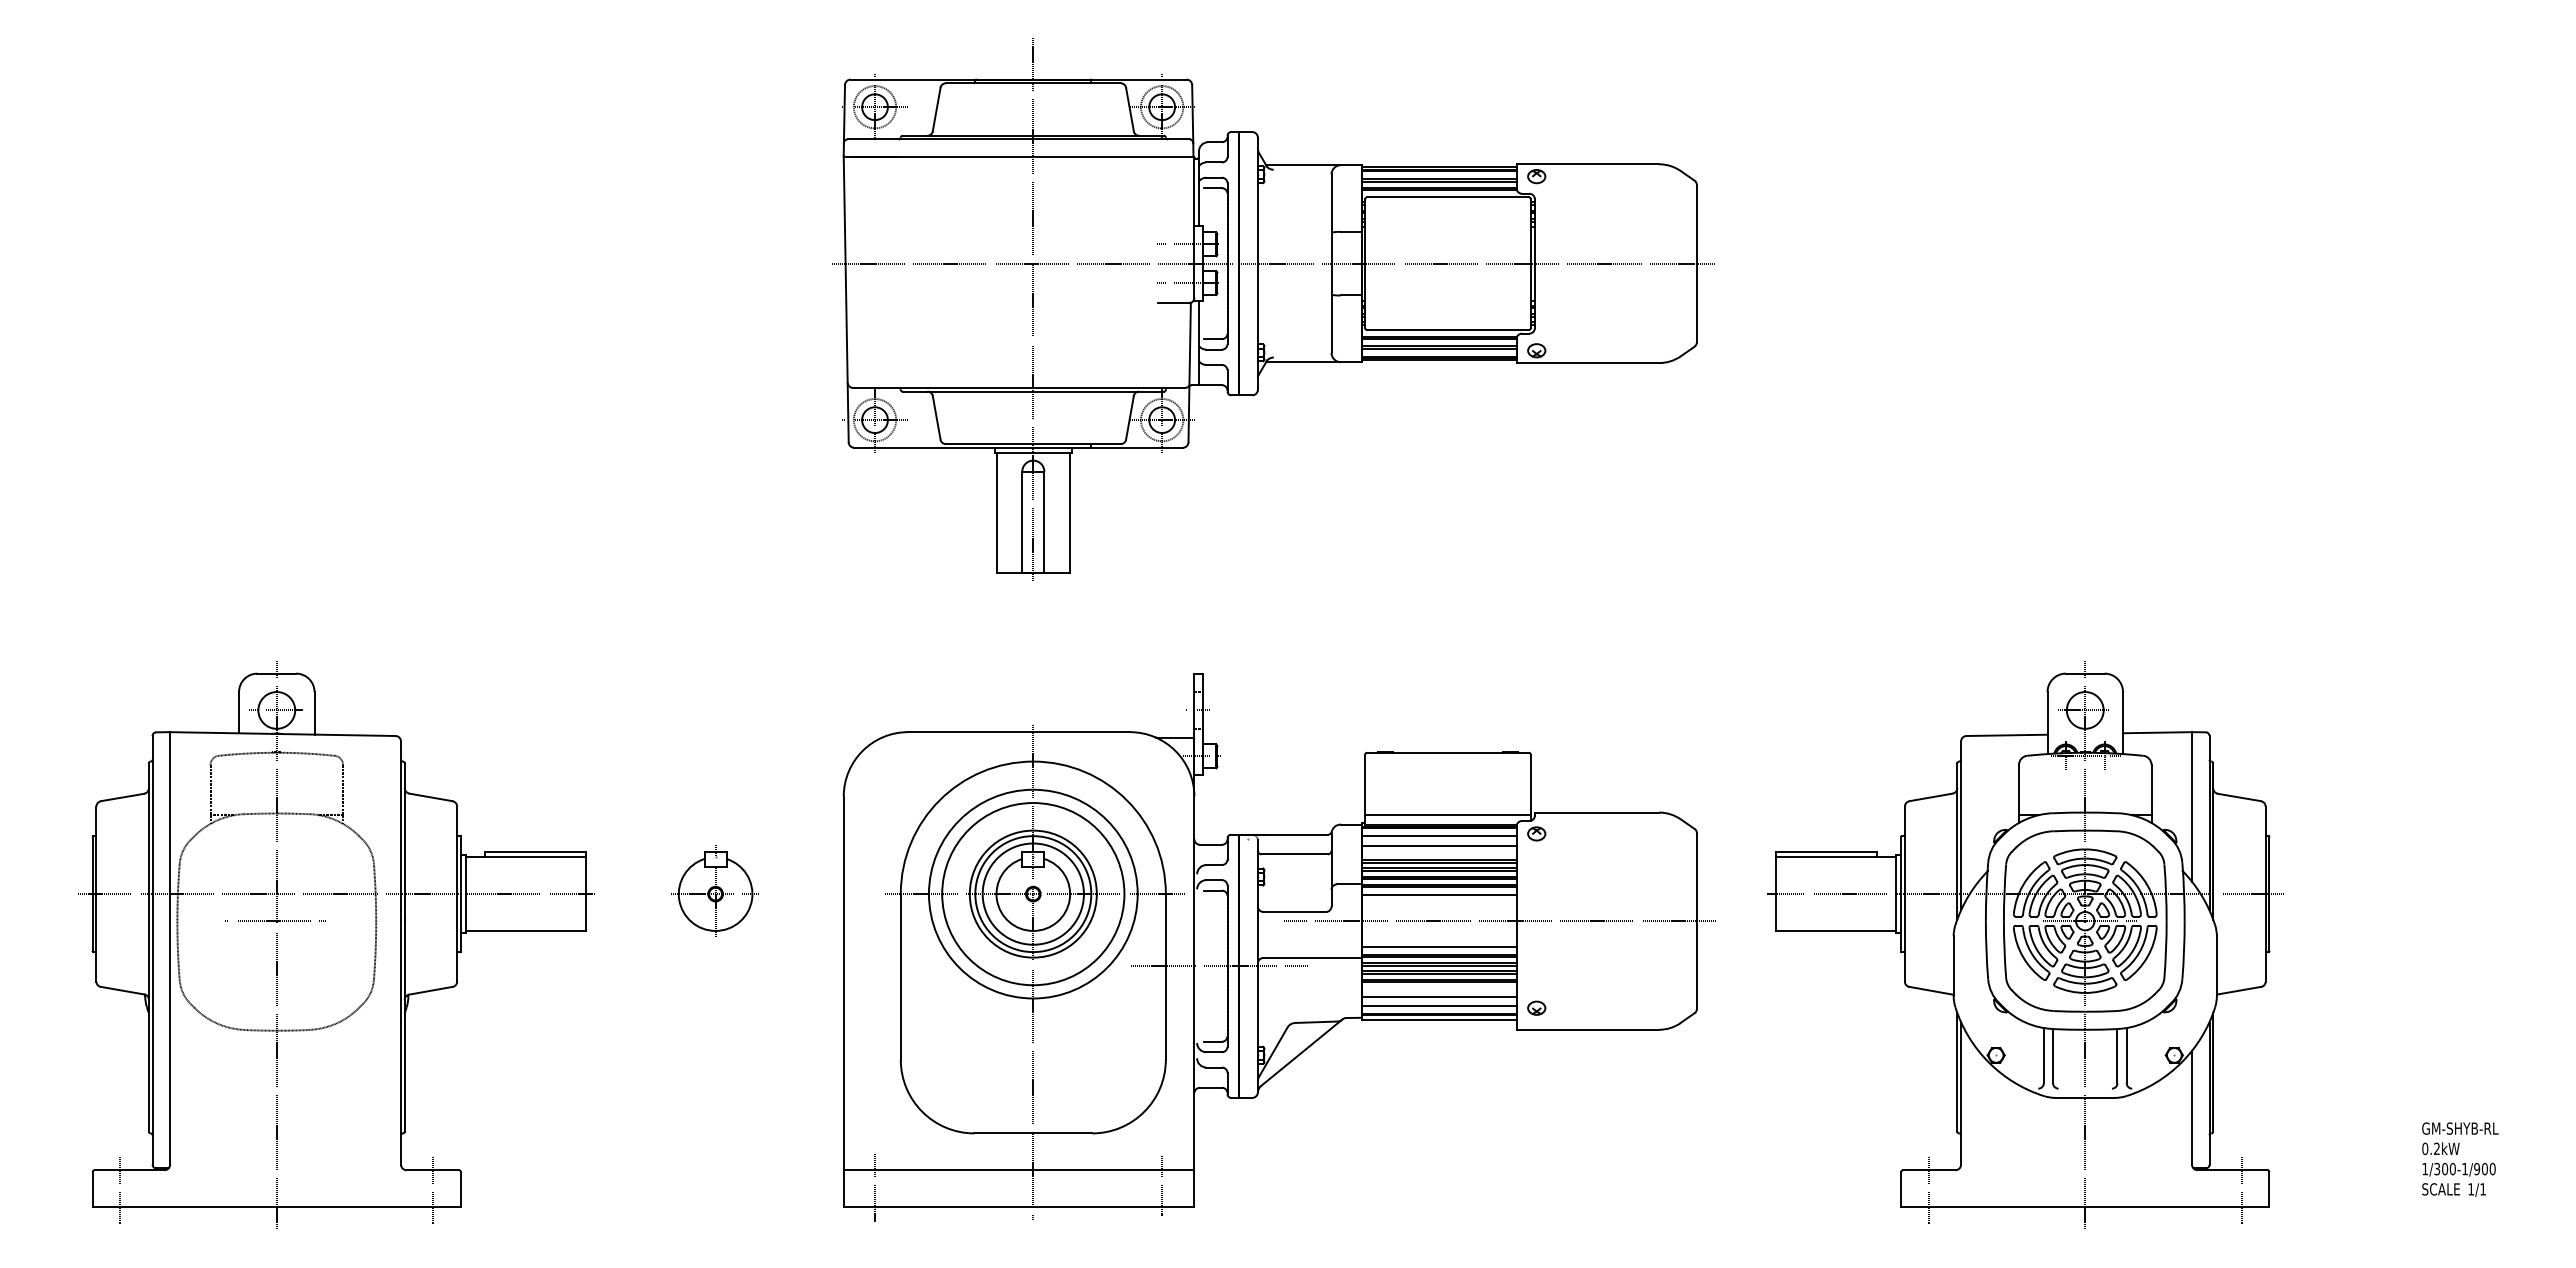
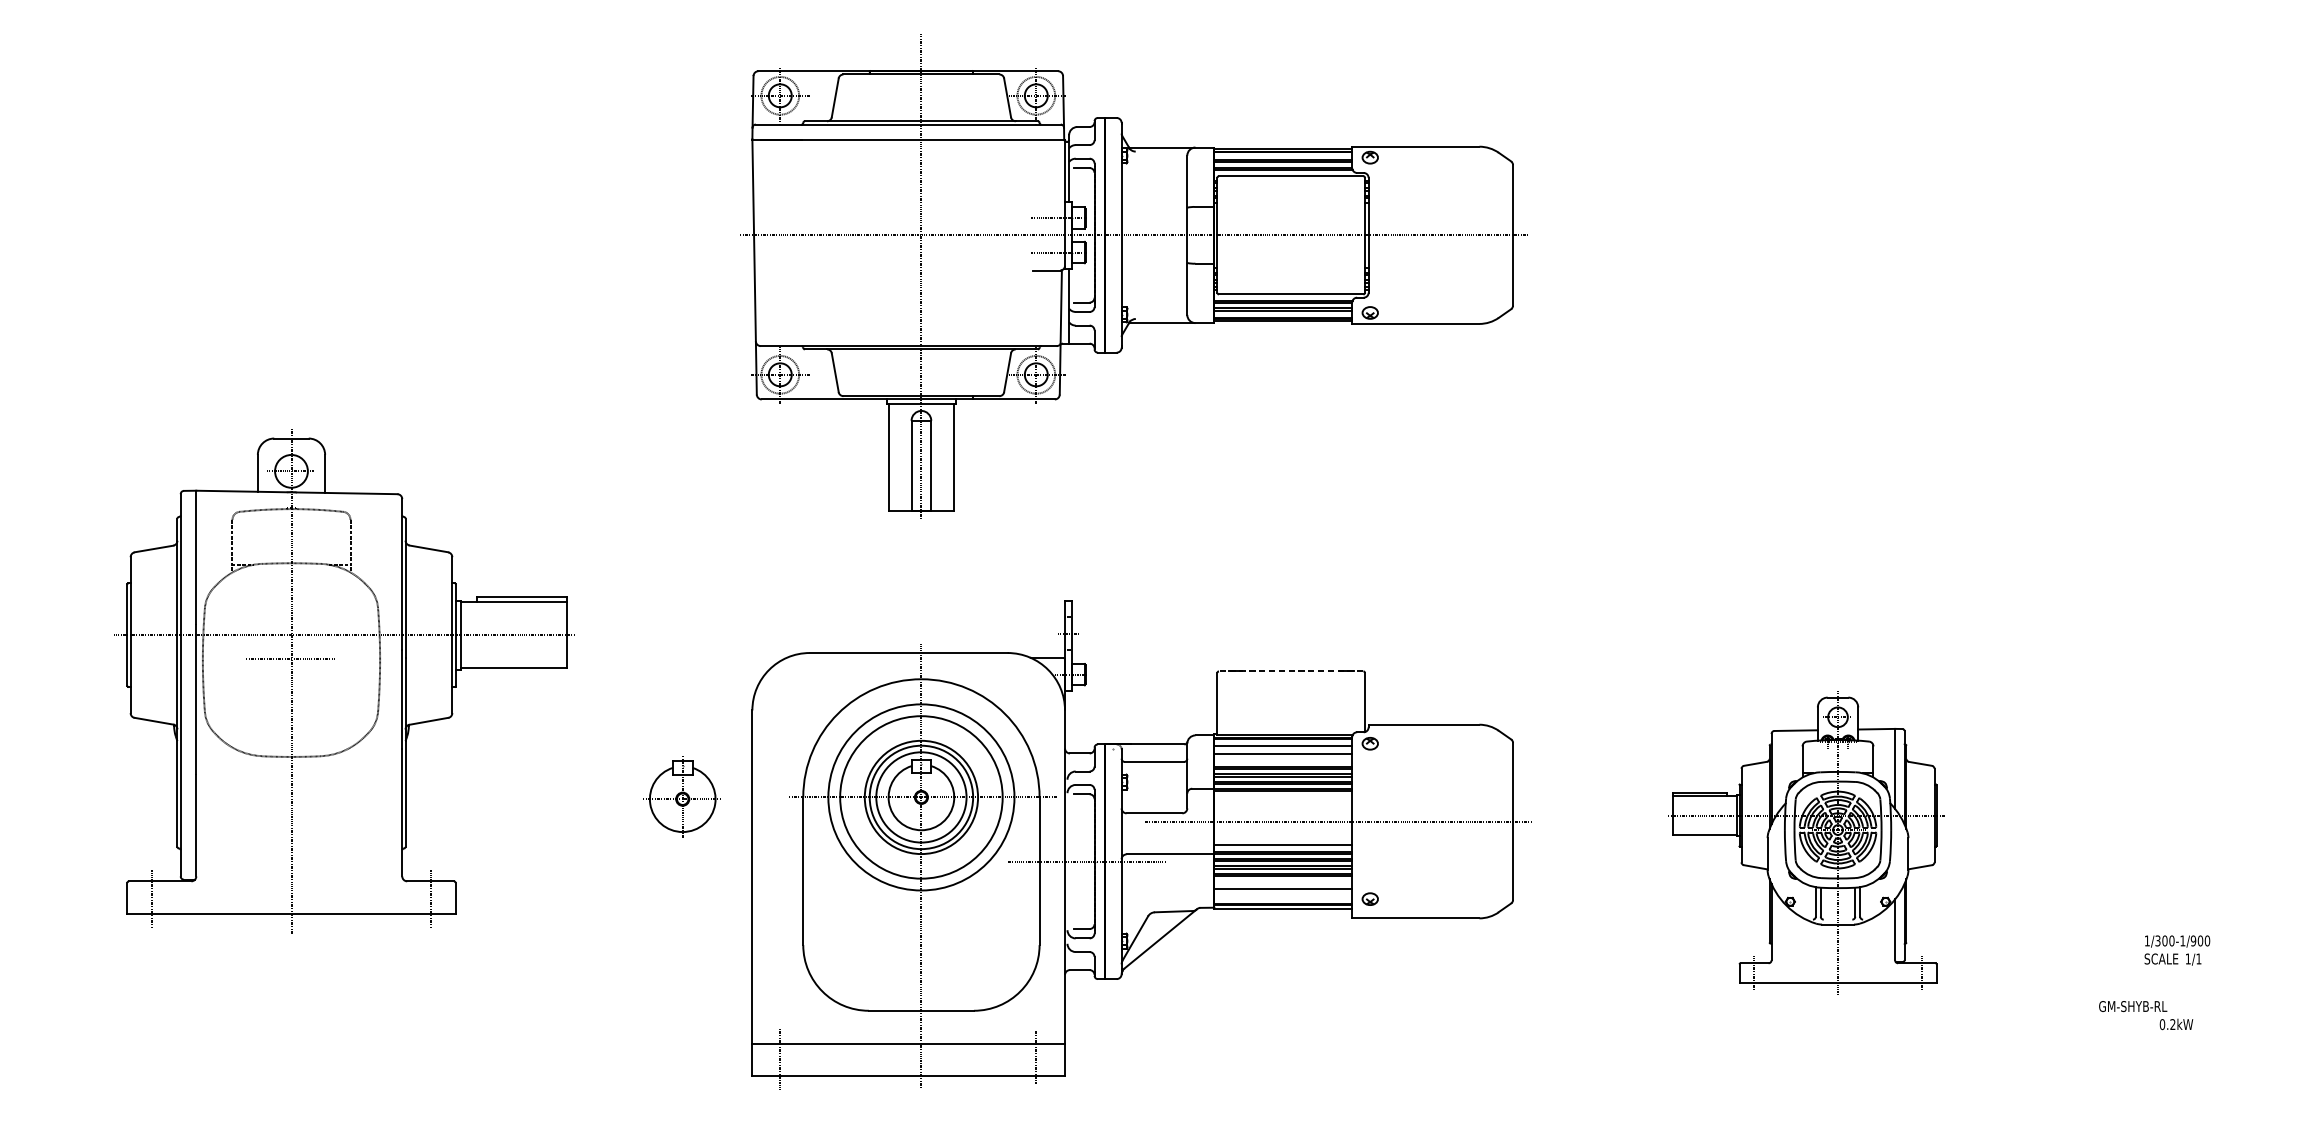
line: (1448, 752) -> (1291, 671), solid -> dashed
line: (1447, 815) -> (1290, 727), removed
part: (714, 890) -> (681, 795), moved
line: (1438, 895) -> (1282, 798), removed
part: (336, 944) -> (344, 680), moved
part: (2025, 944) -> (1806, 842), size x0.6
line: (1438, 1006) -> (1282, 897), removed
text: (2460, 1128) -> (2133, 1006), moved
text: (2458, 1179) -> (2176, 950), moved

